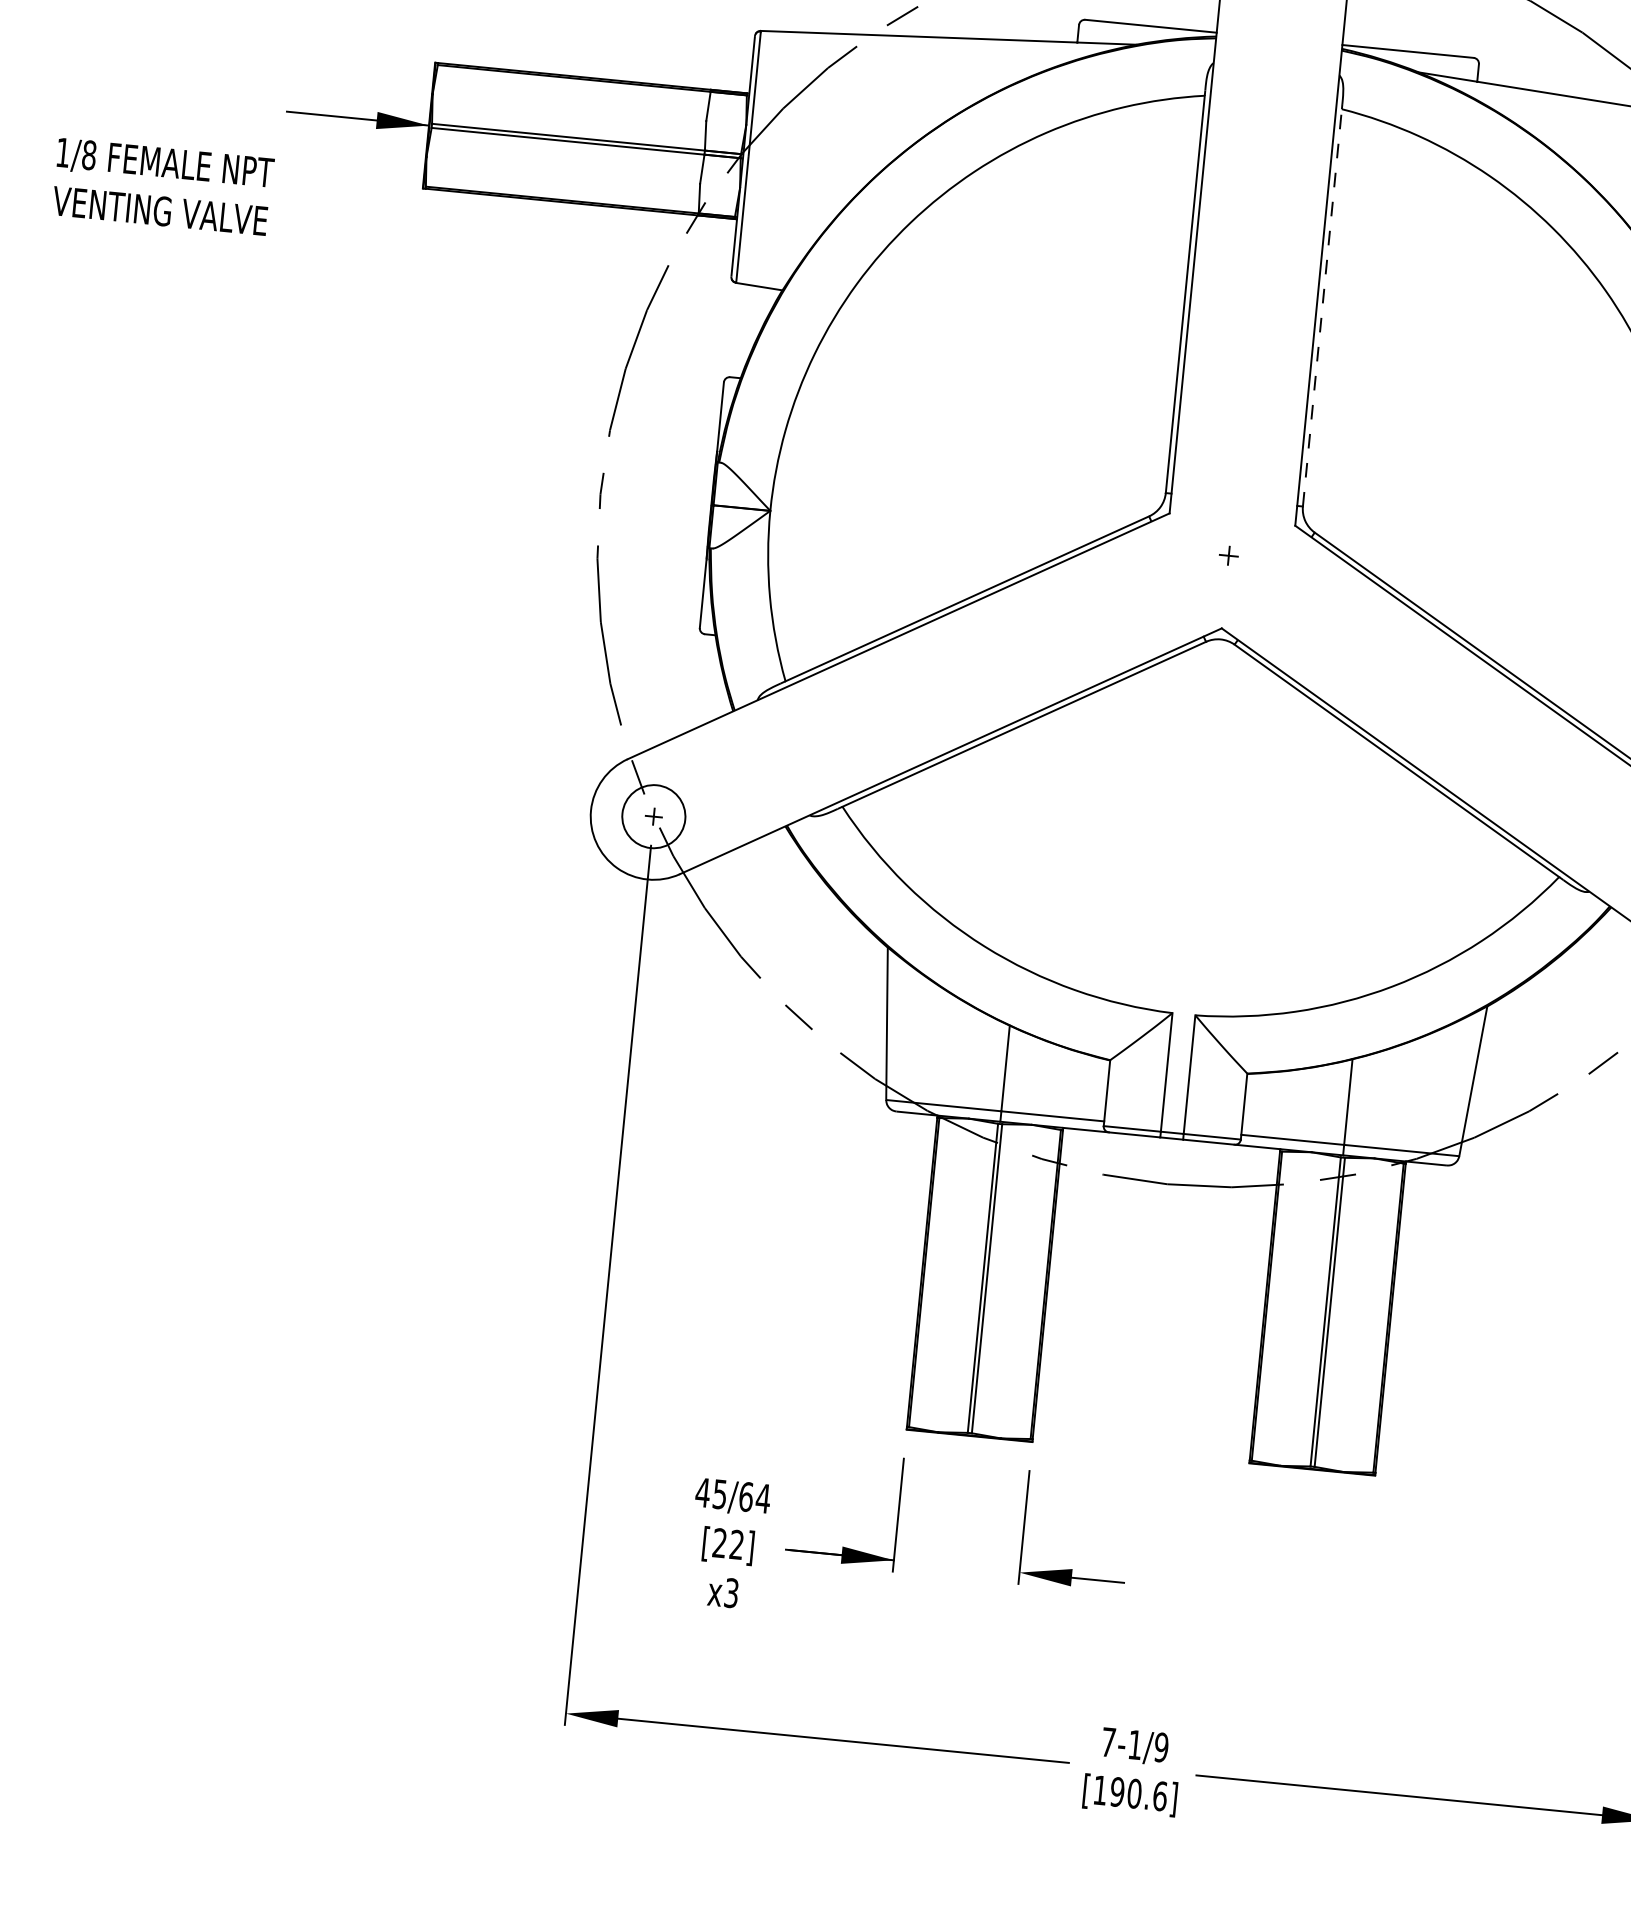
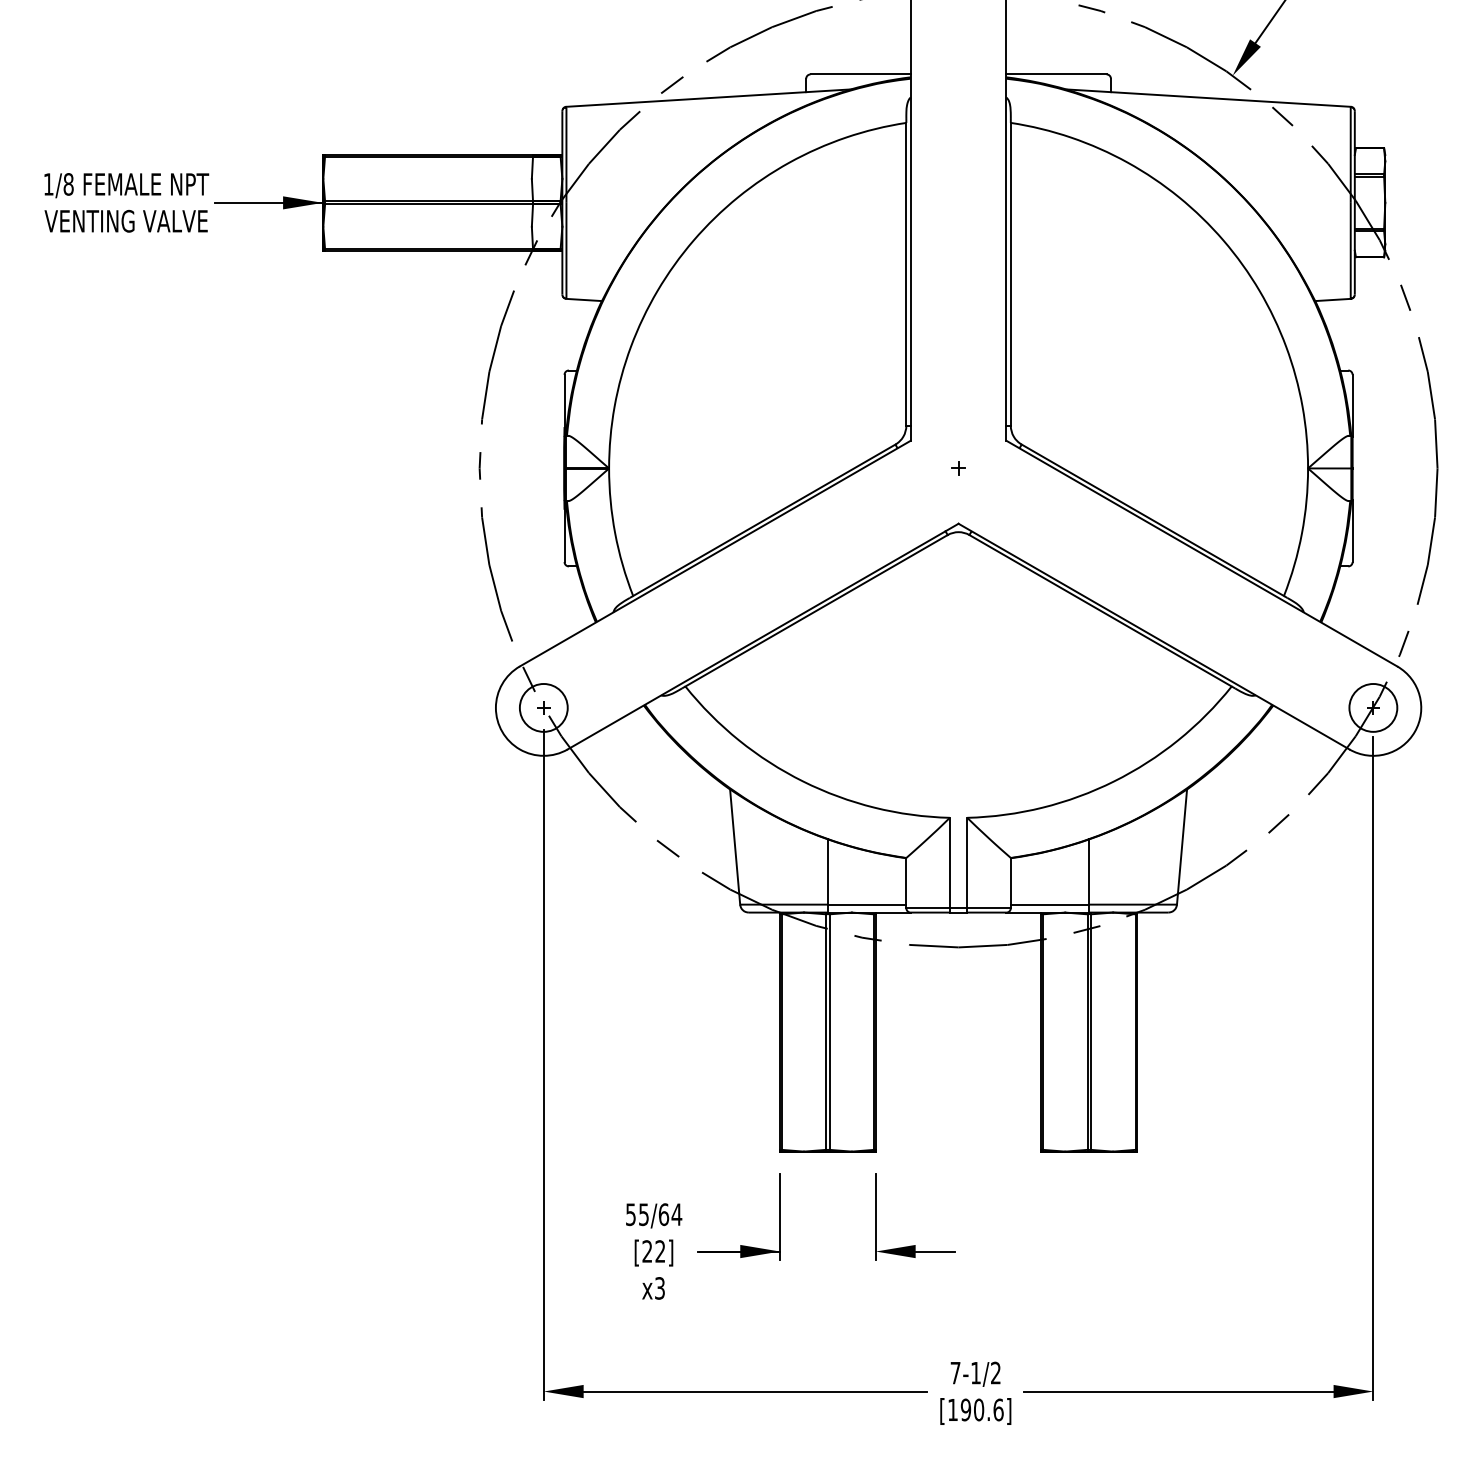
text: (162, 186) -> (126, 202), moved
line: (1322, 306) -> (1010, 273), dashed -> solid
text: (702, 1492) -> (630, 1214), 45/64 -> 55/64
text: (1161, 1746) -> (995, 1372), 7-1/9 -> 7-1/2

